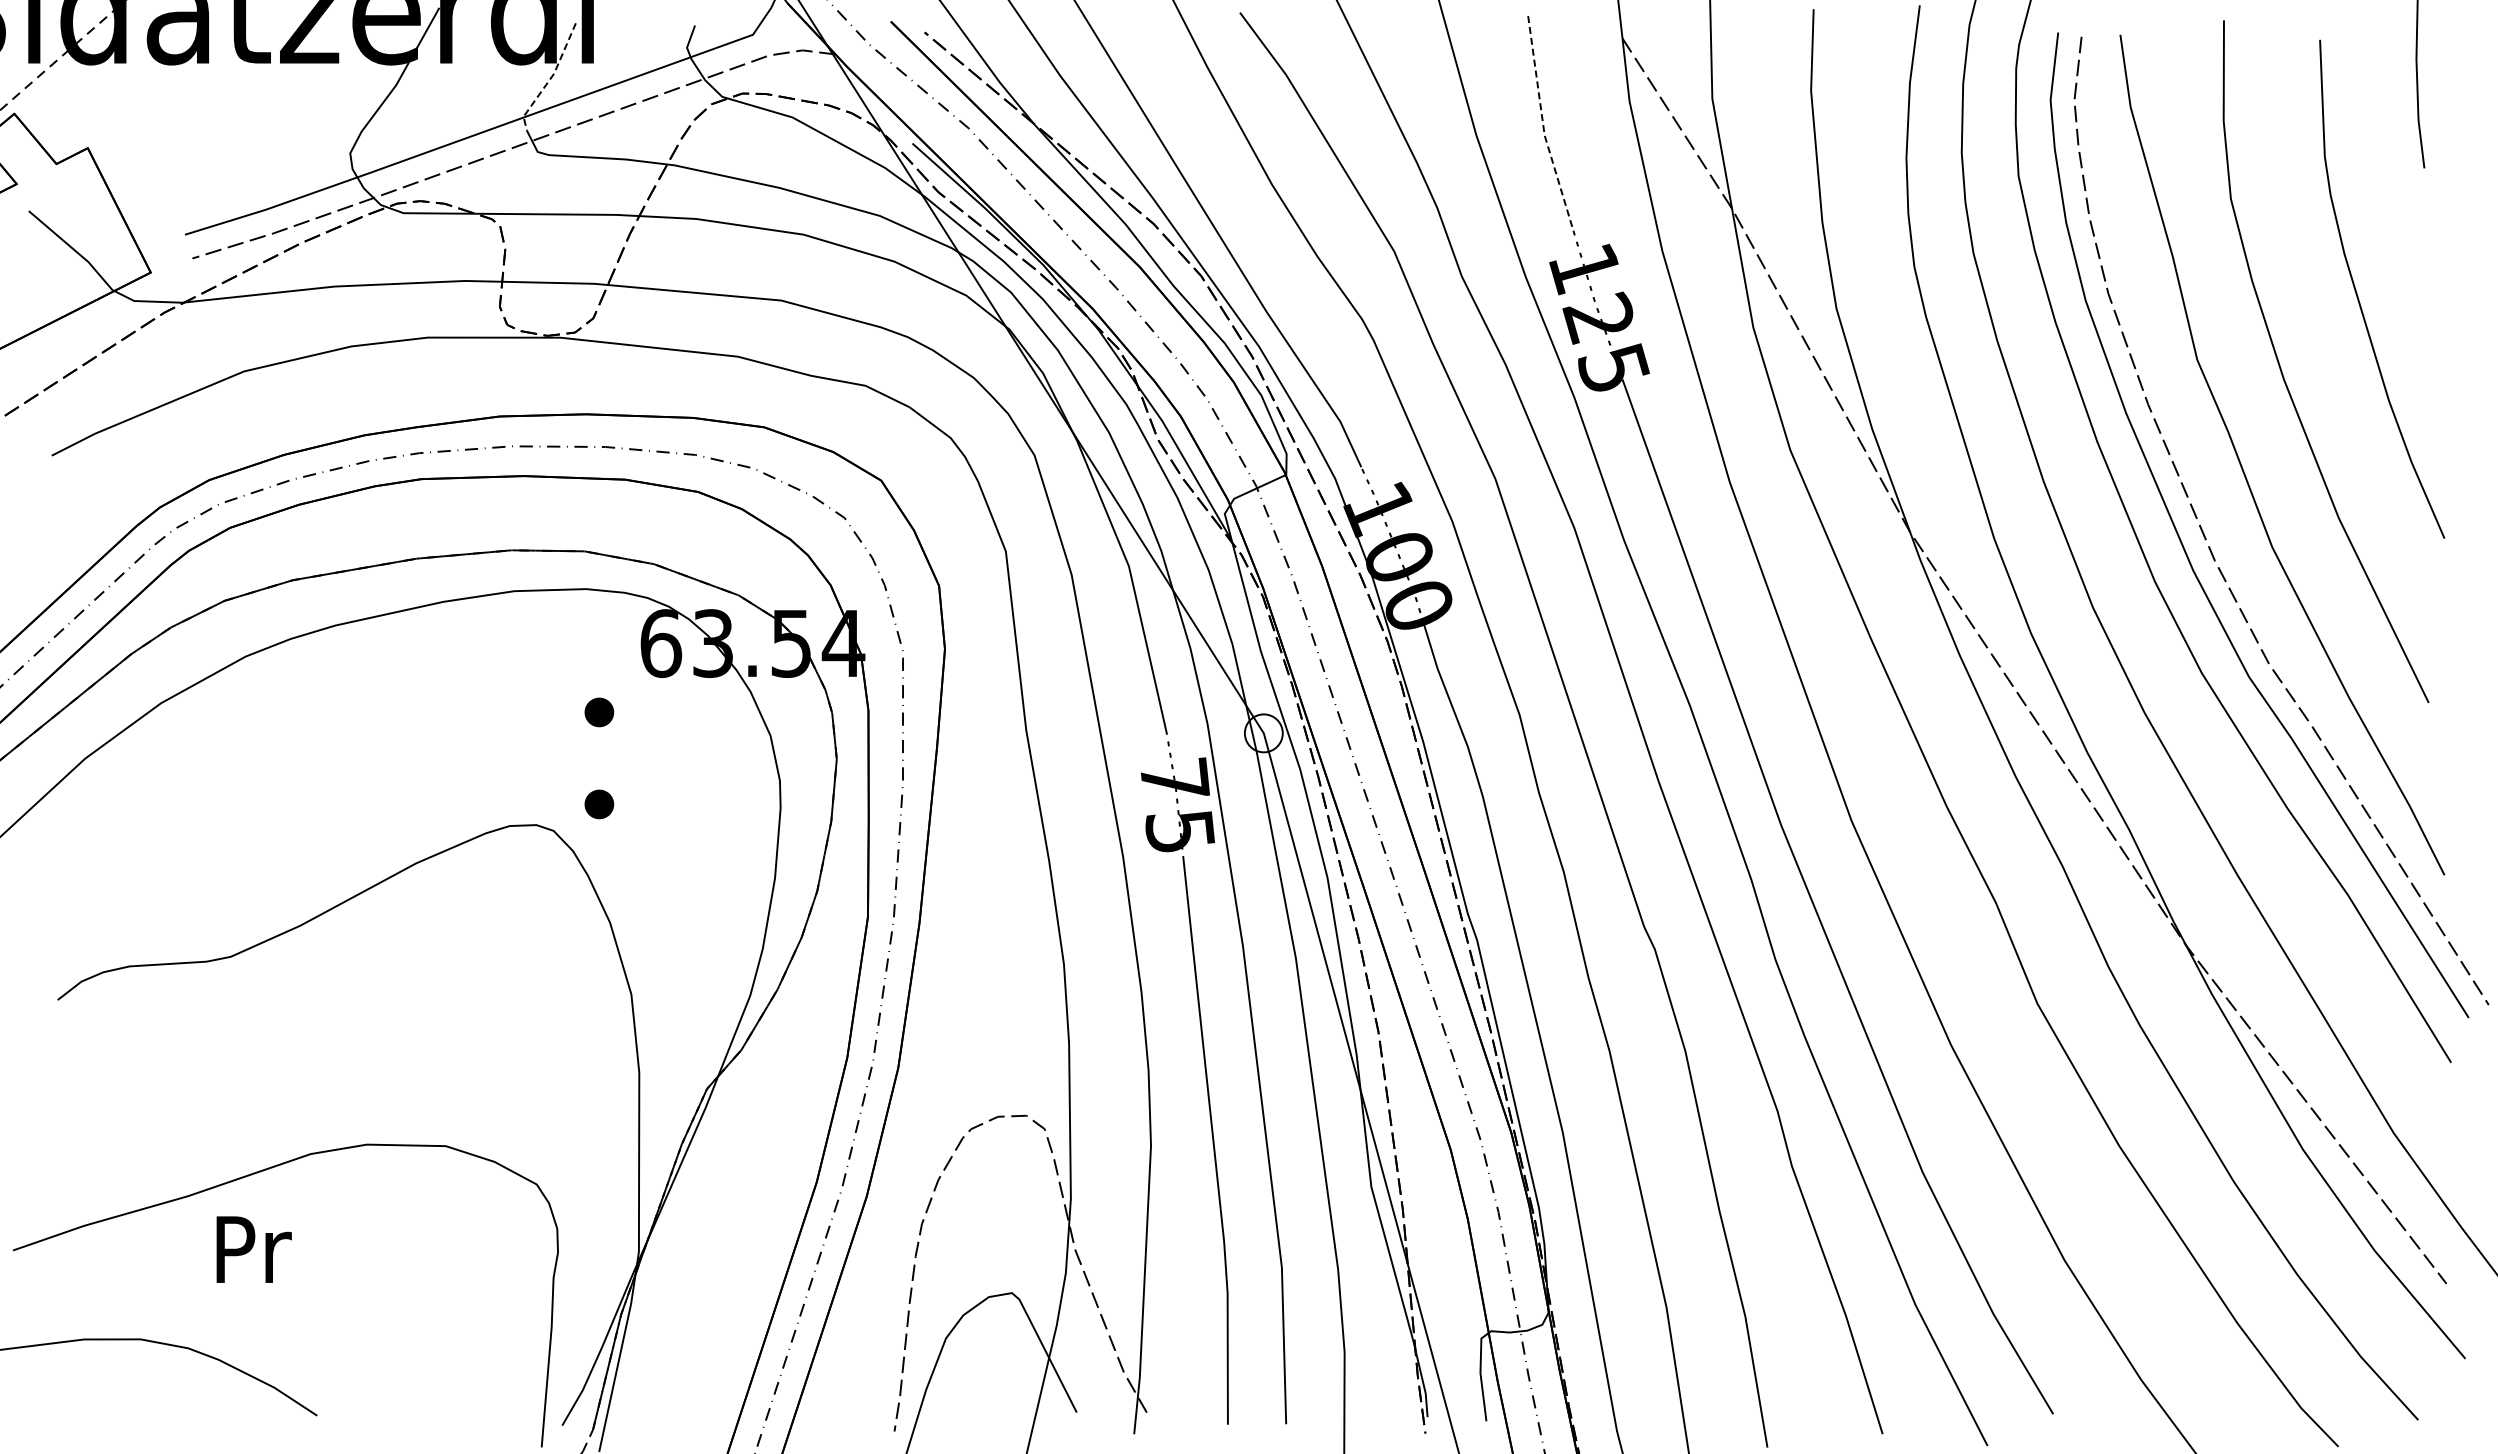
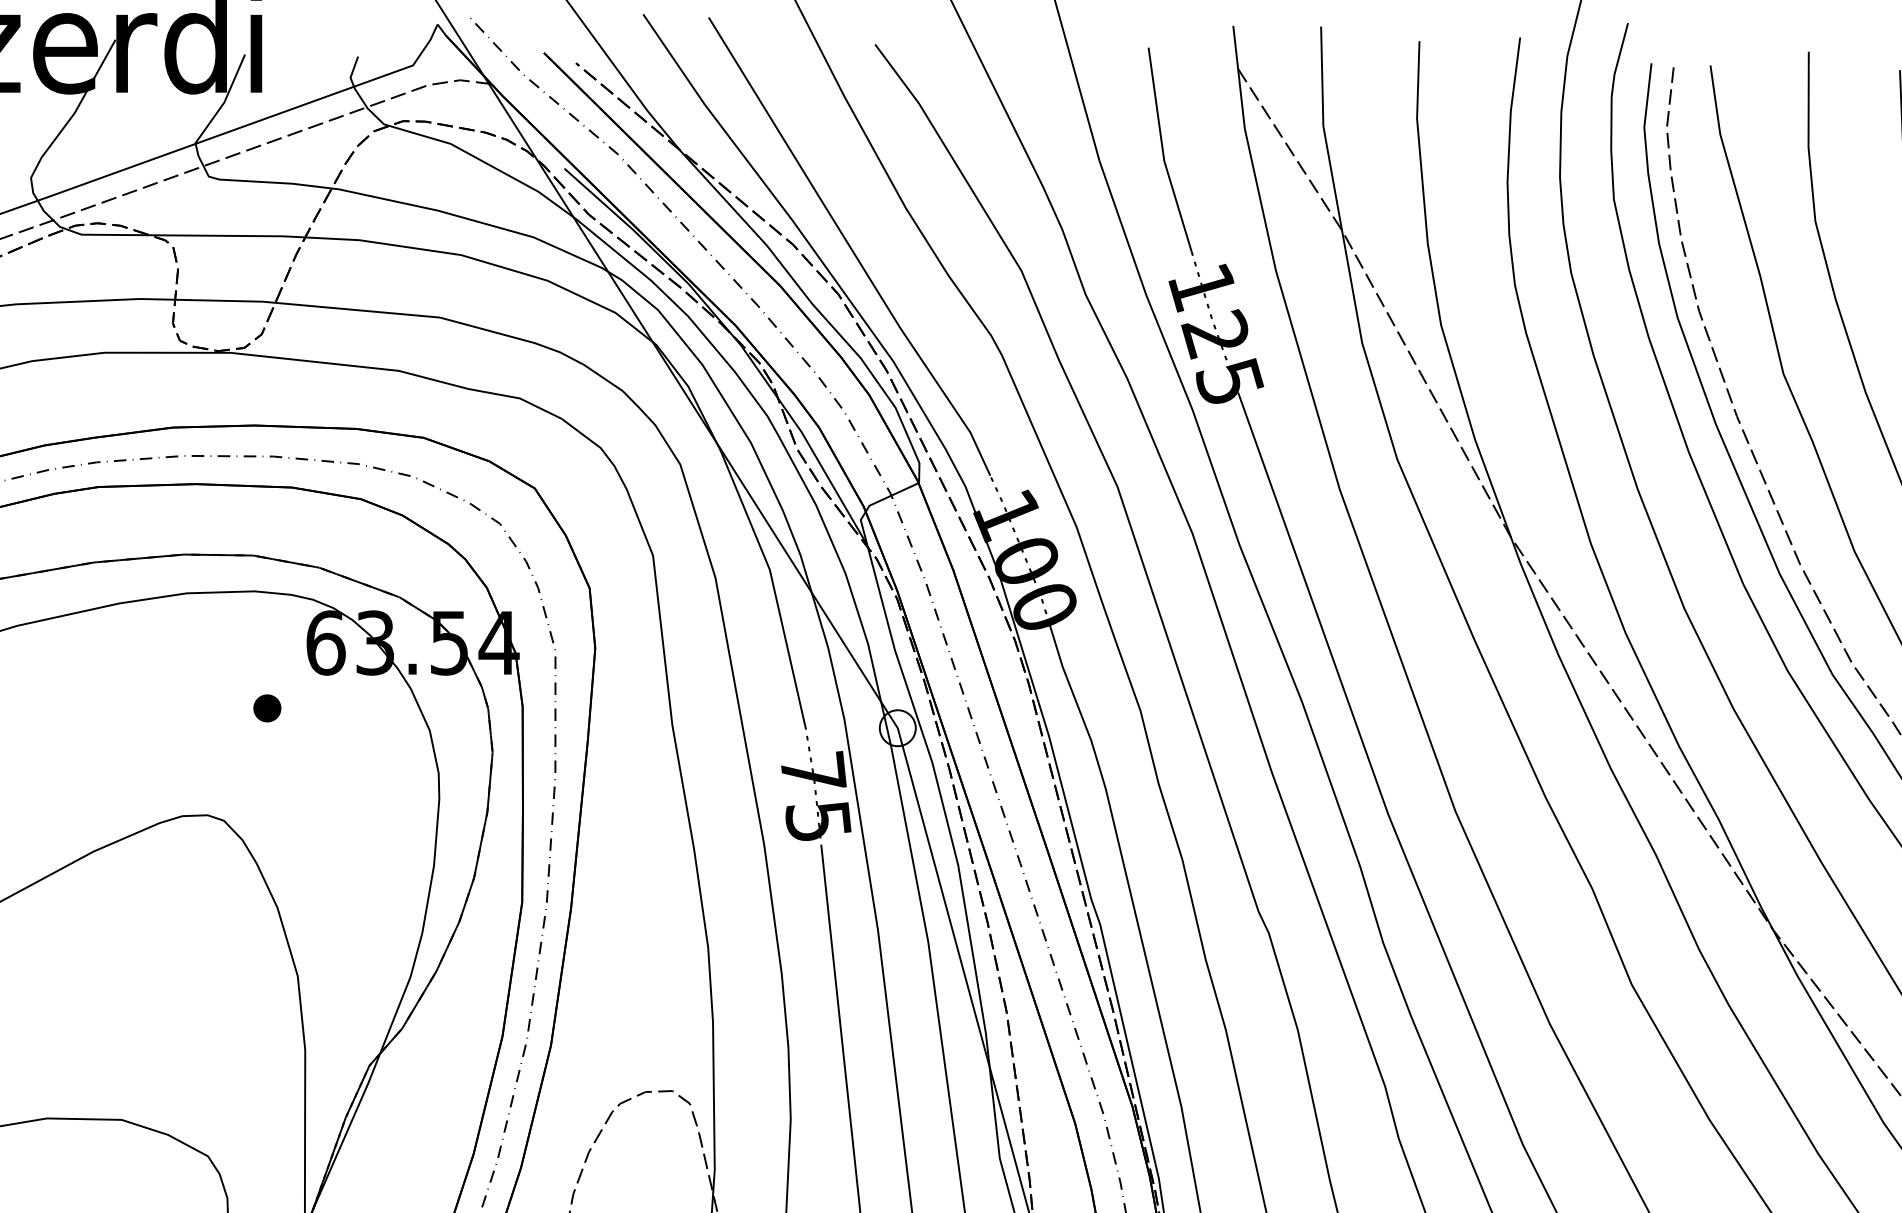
line: (550, 78) -> (220, 106), dashed -> solid
line: (1543, 125) -> (1163, 151), dashed -> solid
part: (599, 804) -> (267, 795), removed

